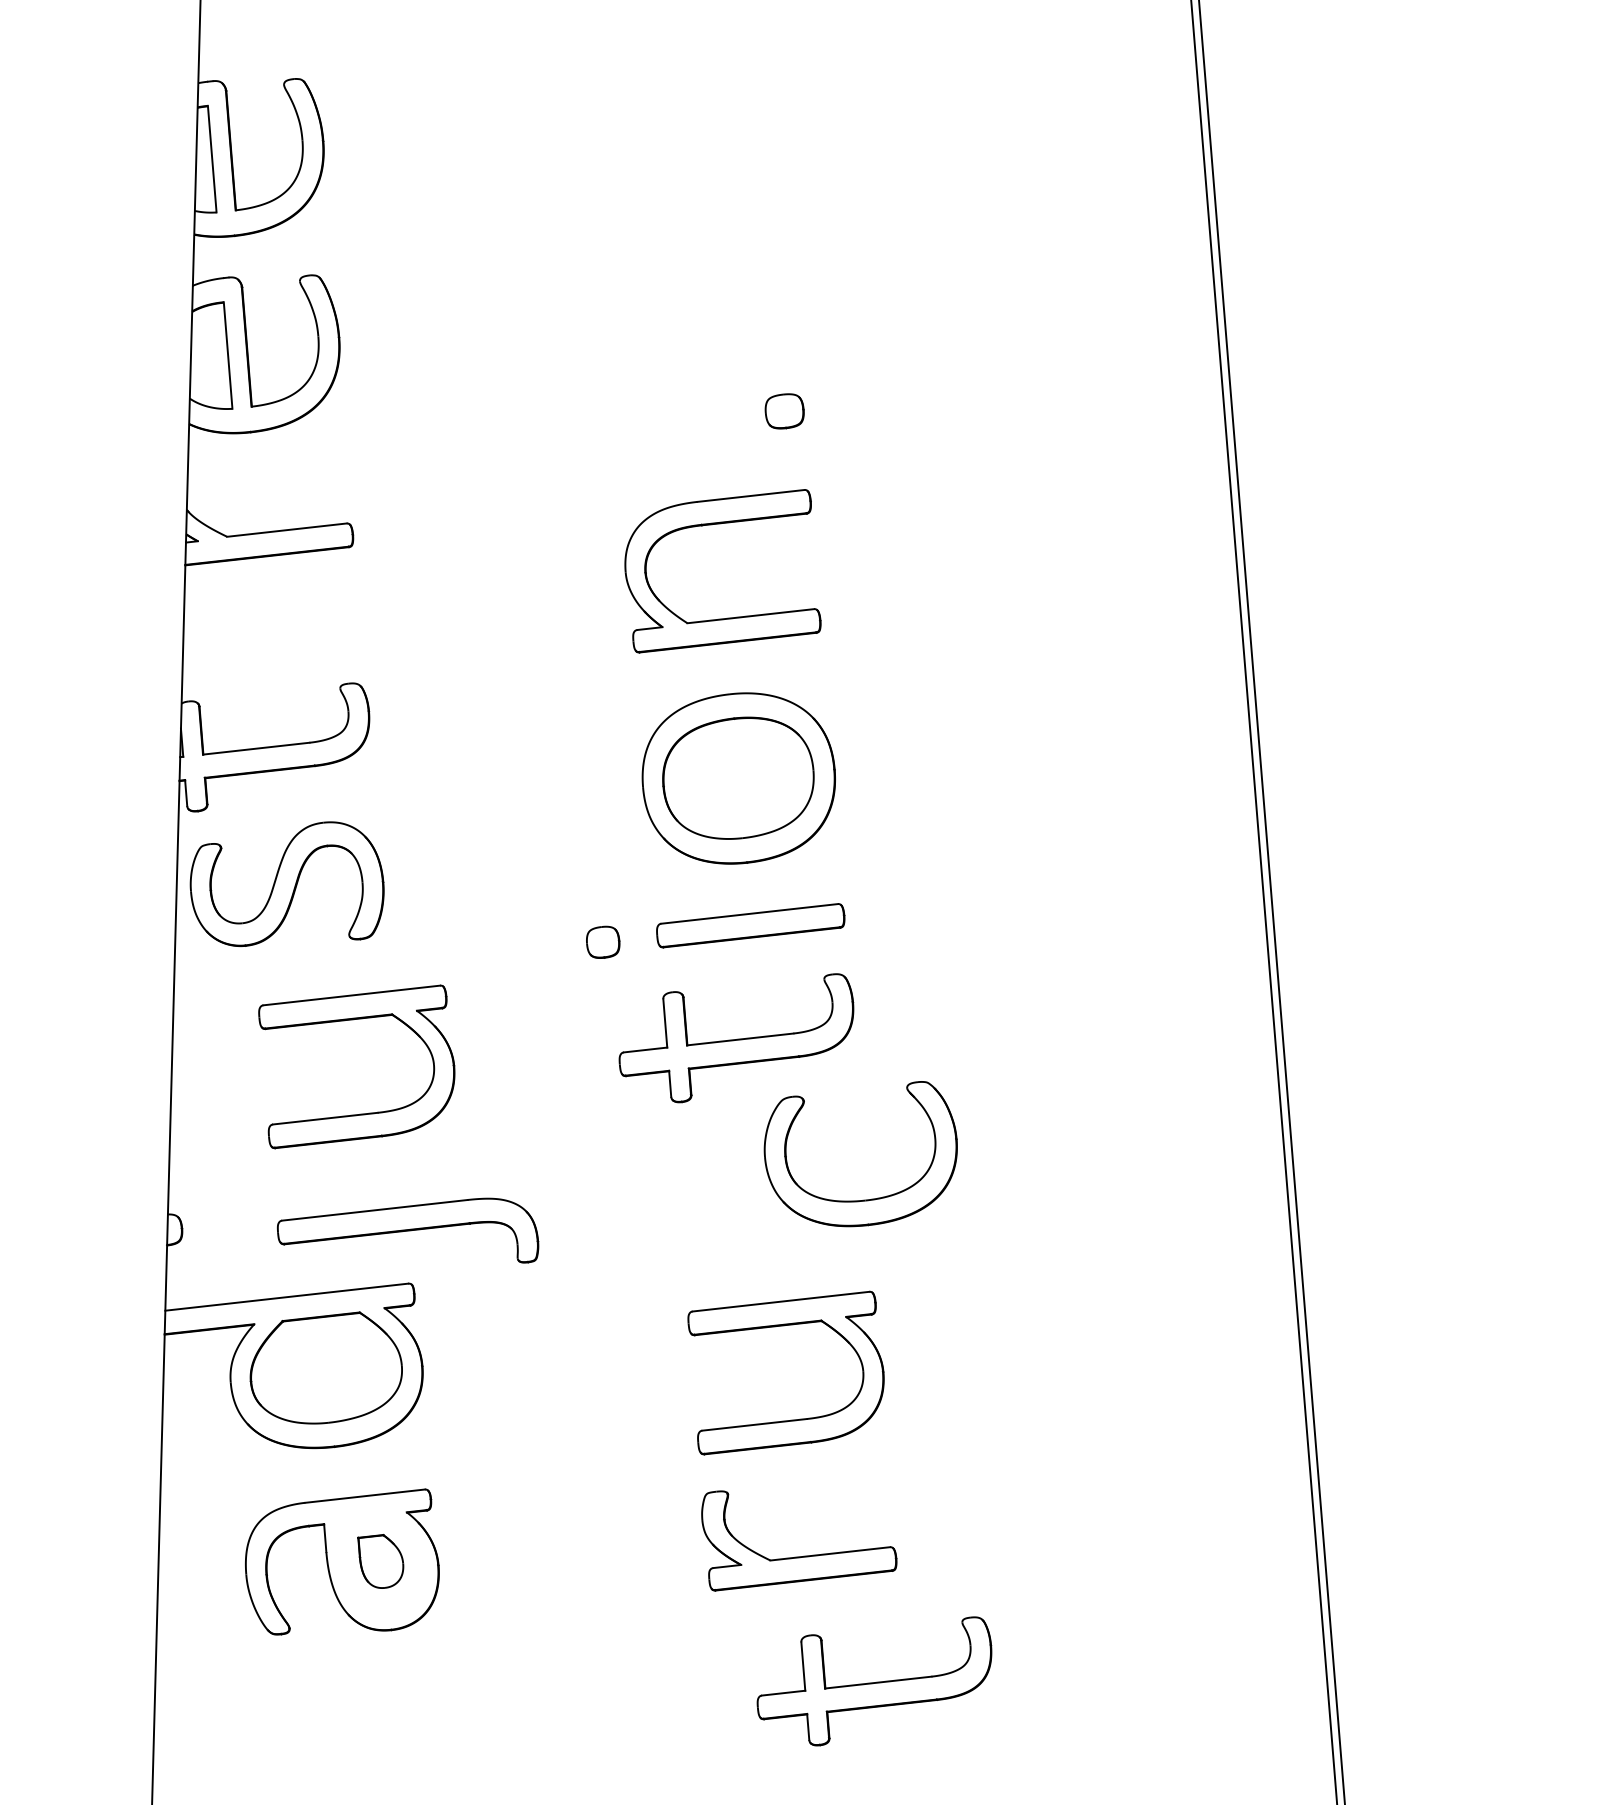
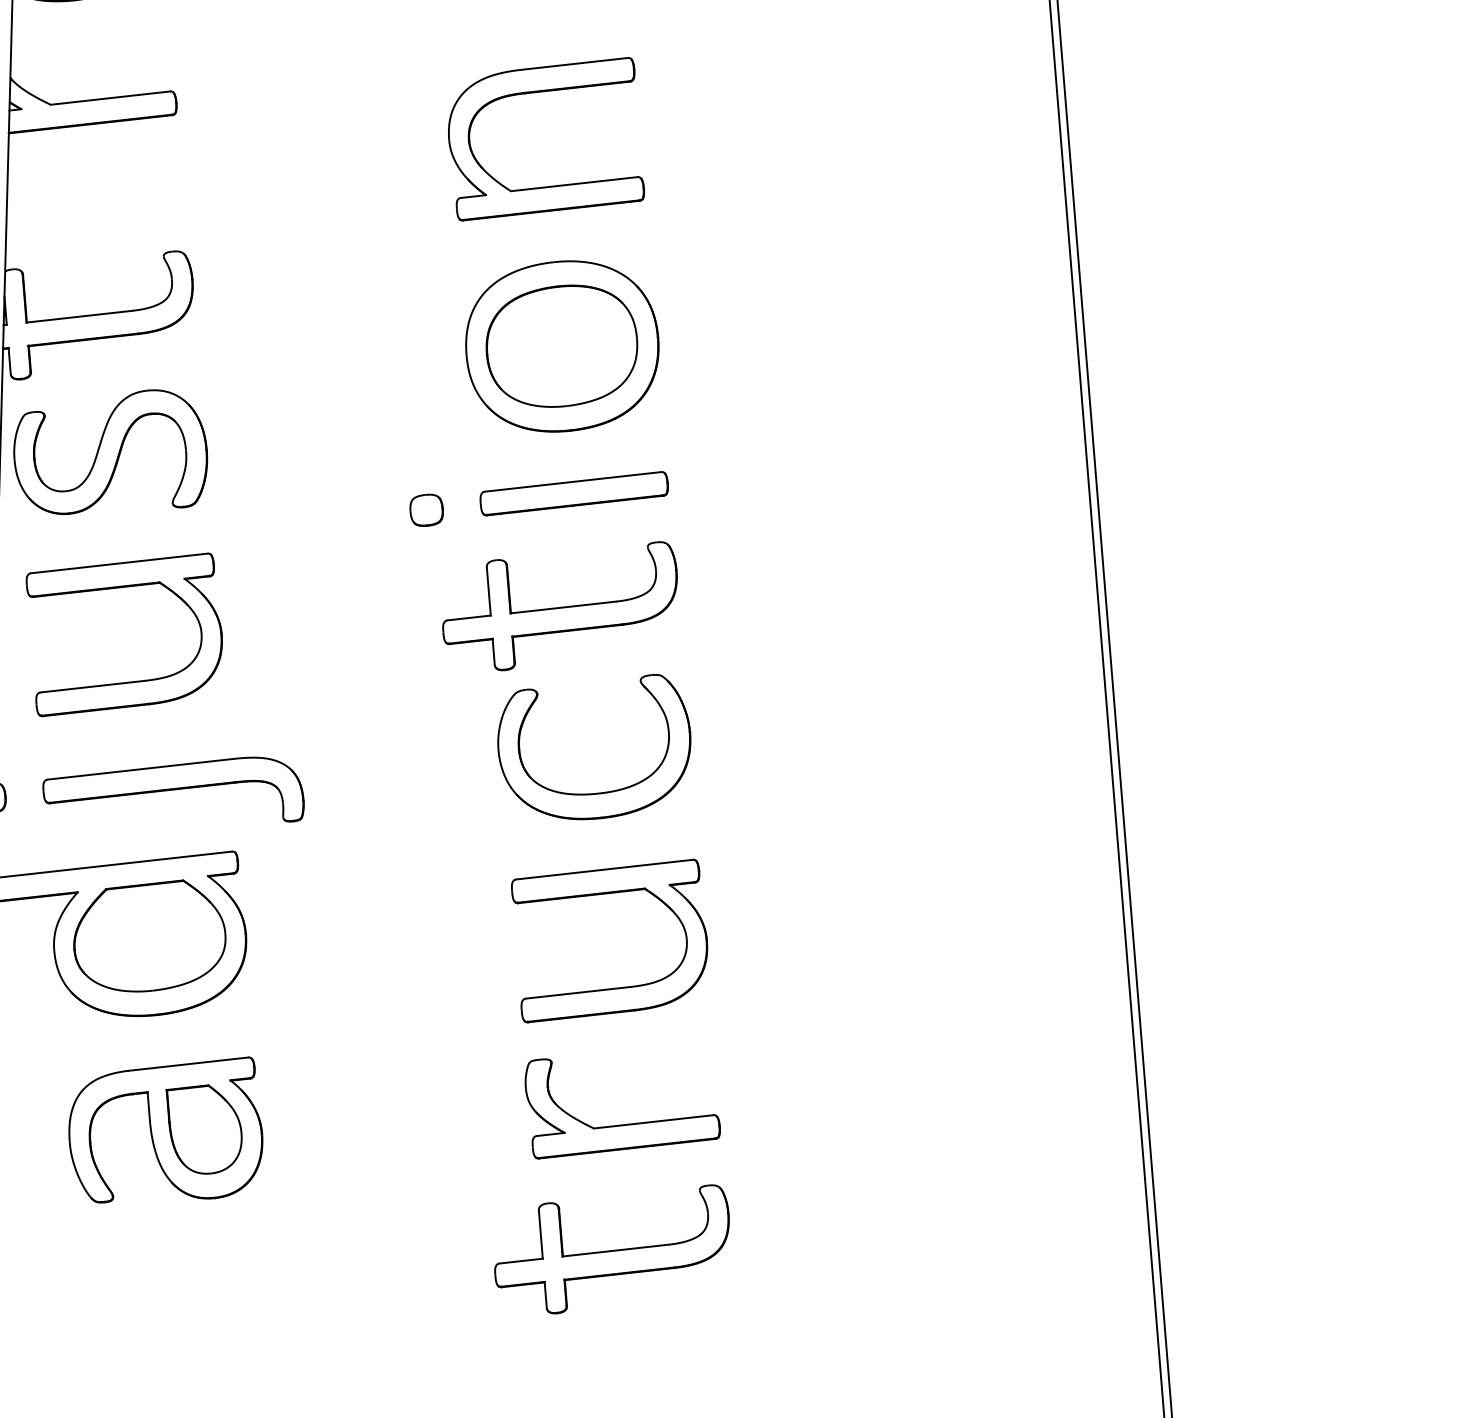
part: (353, 1020) -> (121, 588), moved
part: (863, 1199) -> (597, 792), moved
part: (408, 1230) -> (174, 789), moved
part: (380, 1561) -> (204, 1129), size x1.67
part: (874, 1681) -> (612, 1249), moved

